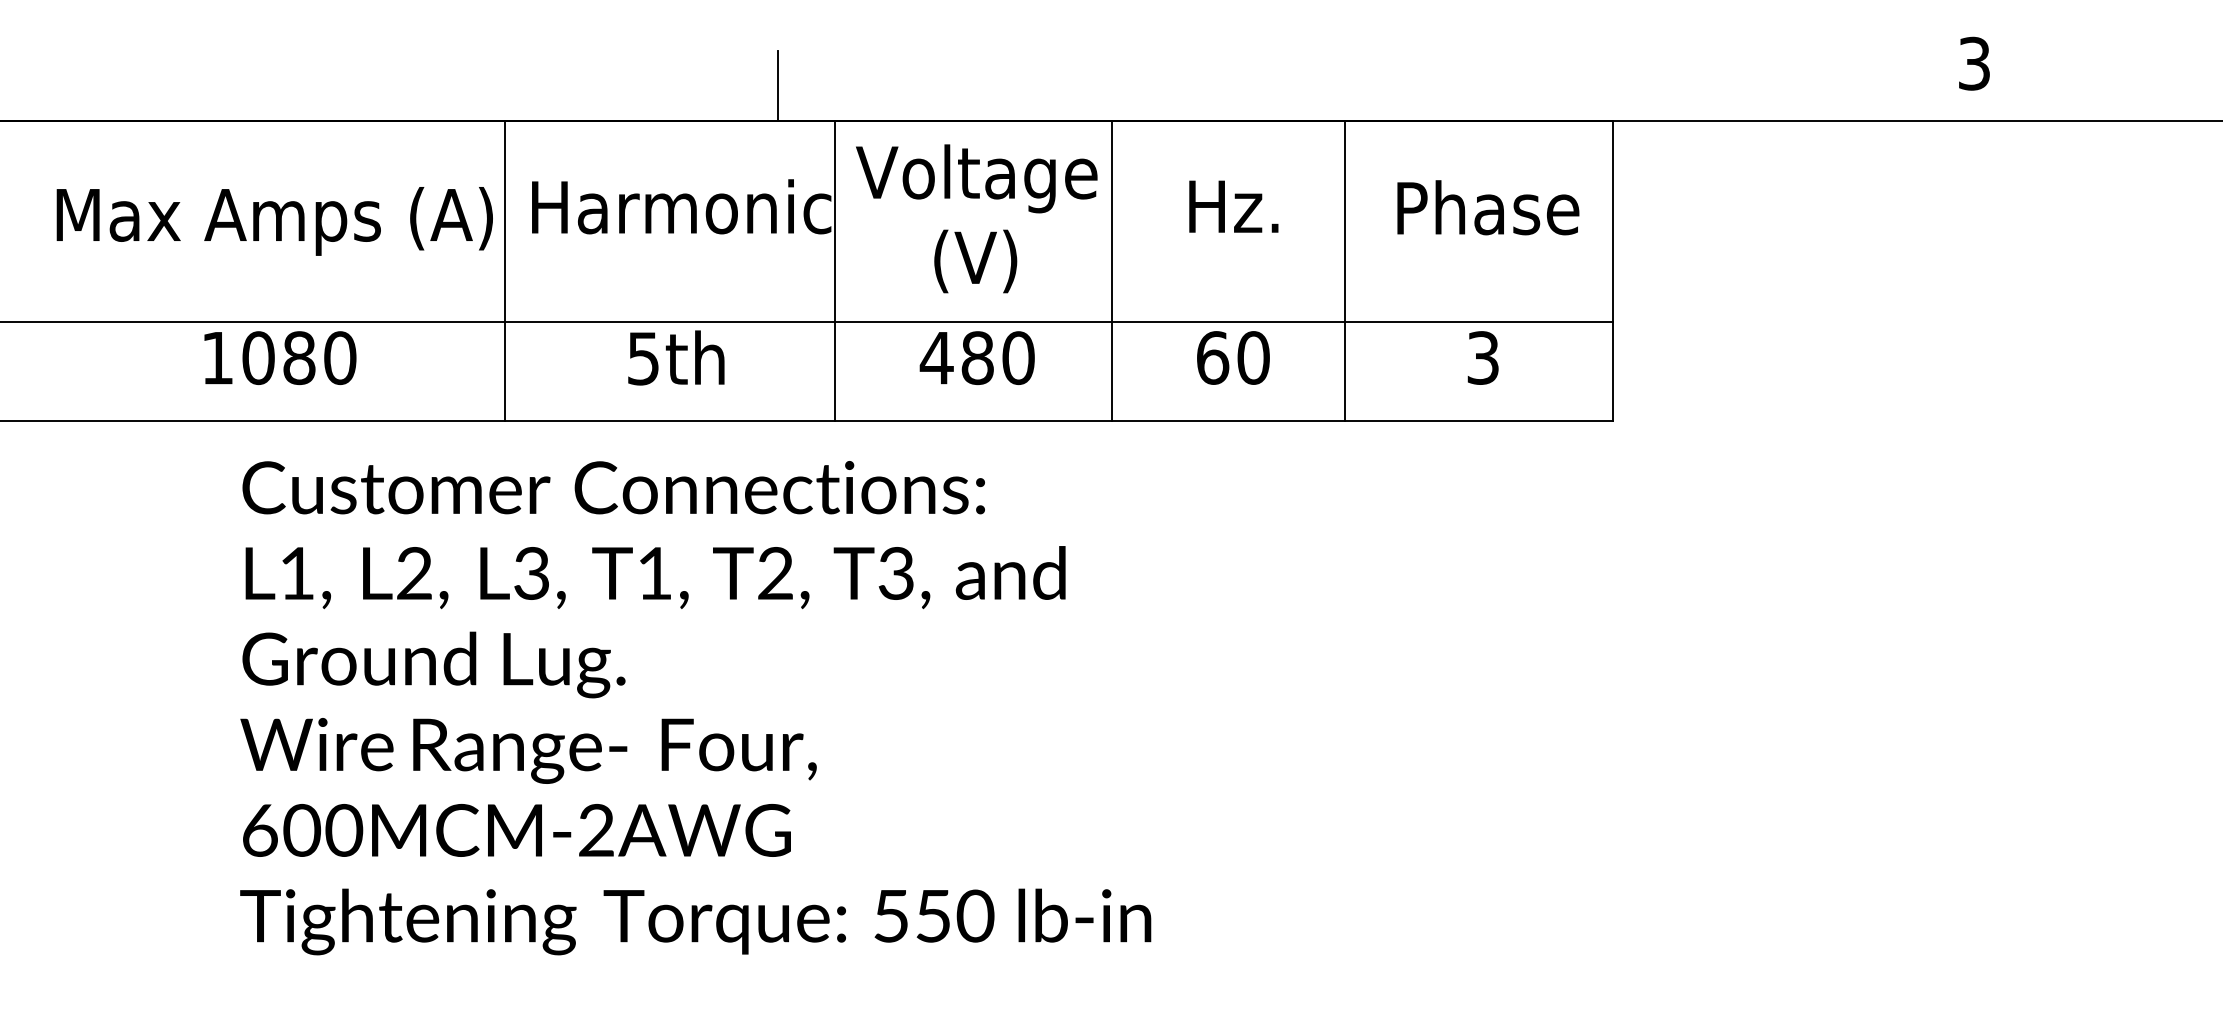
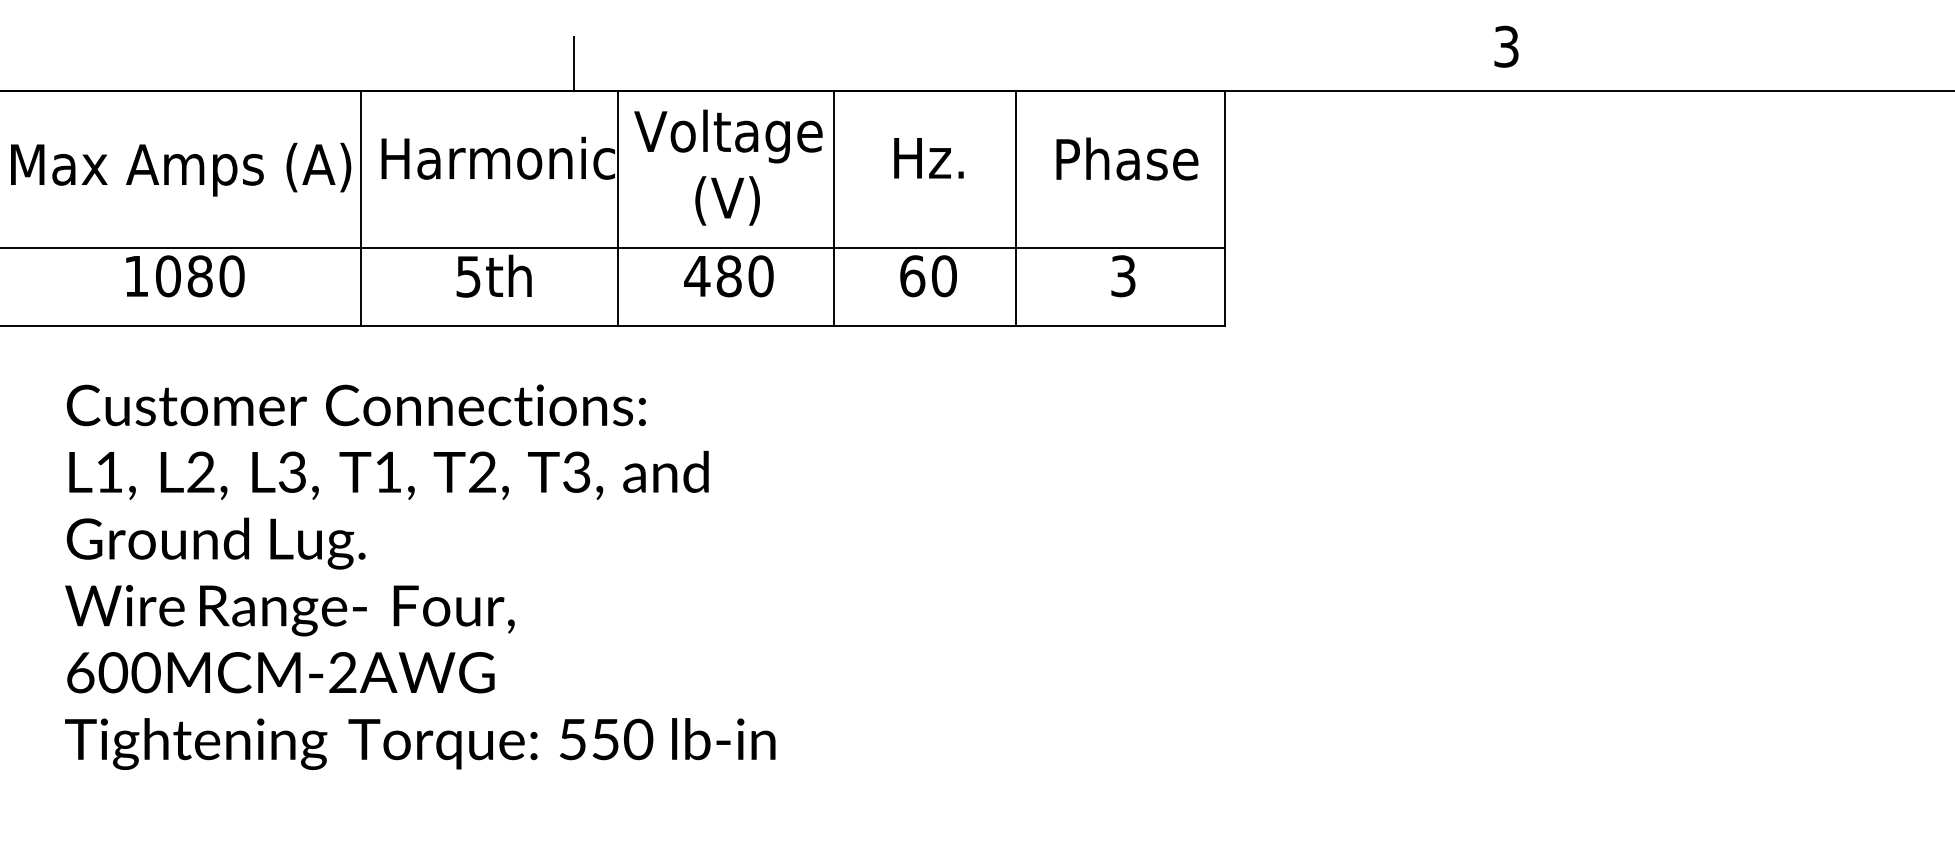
text: (695, 707) -> (420, 576), moved

